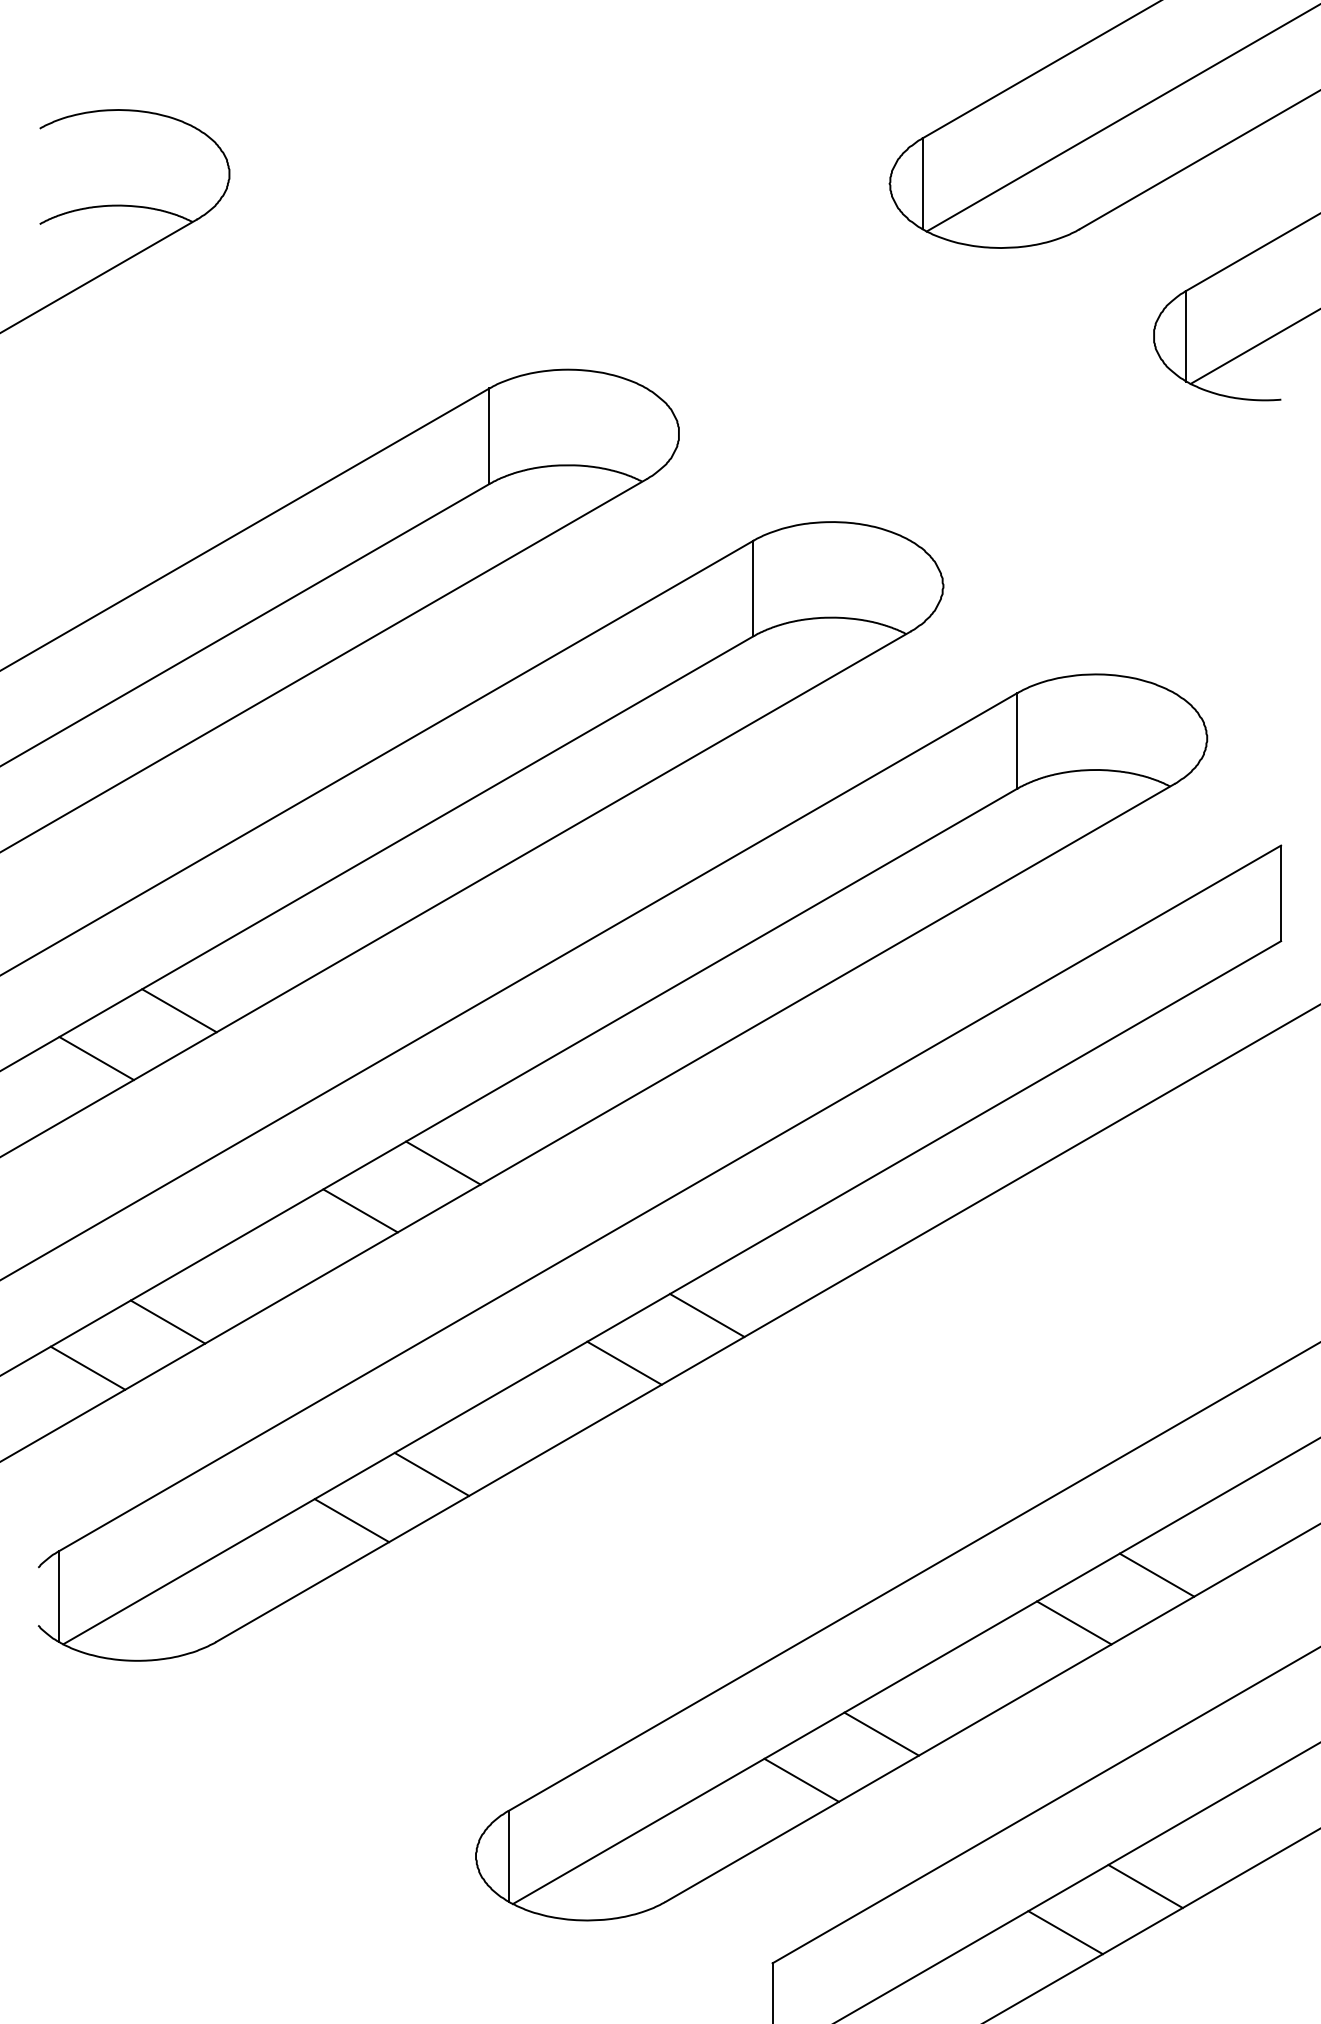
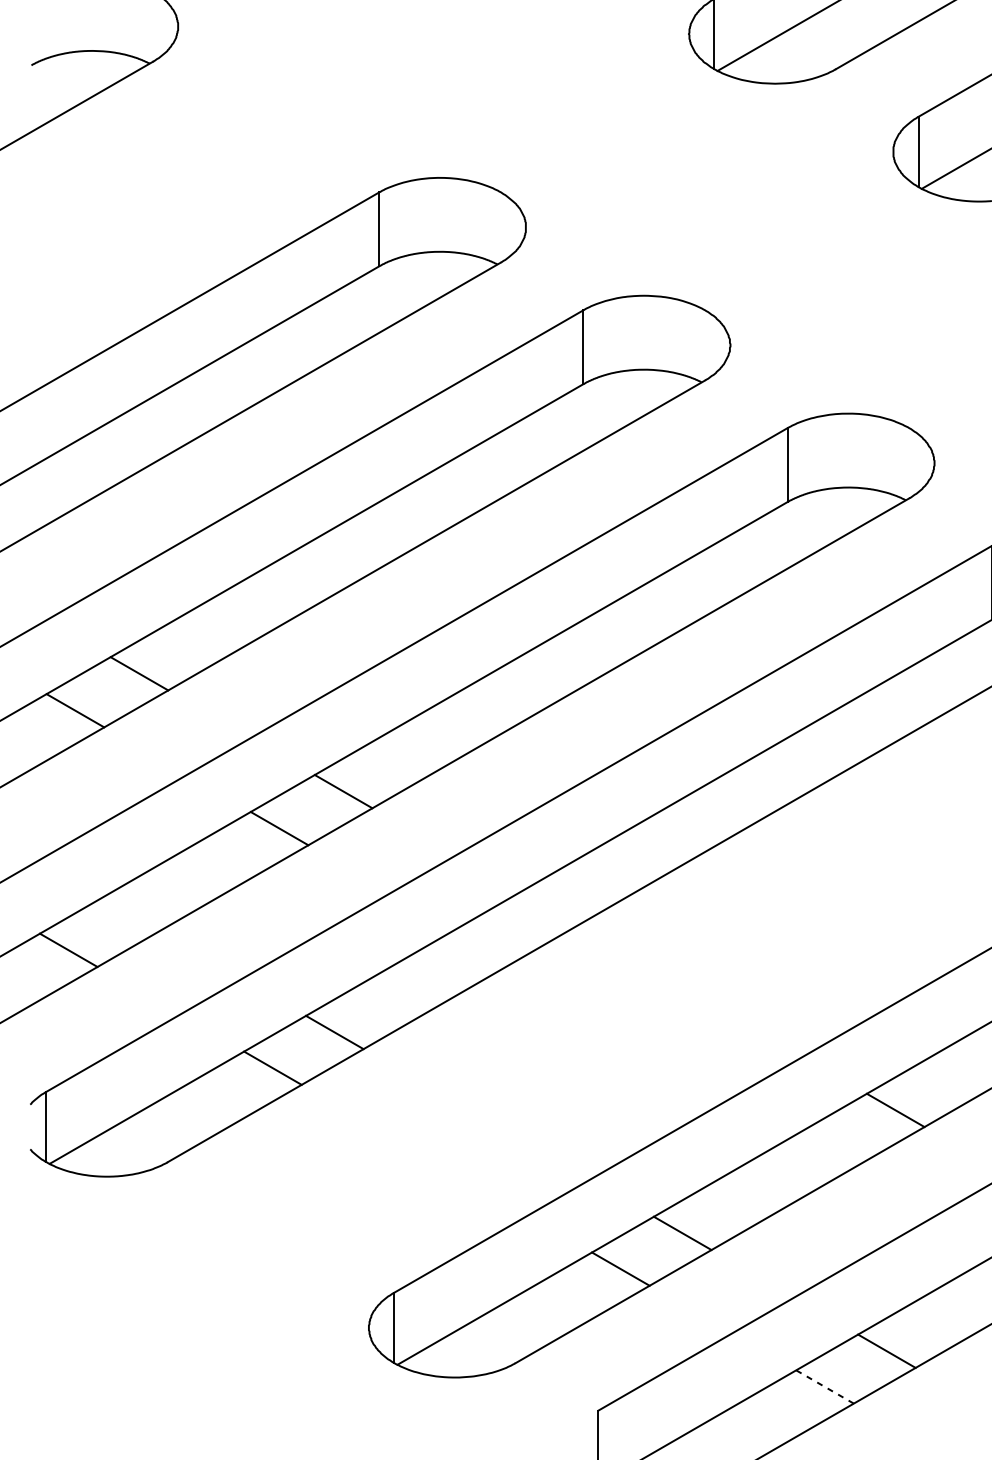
line: (707, 1314) -> (547, 908), removed
line: (167, 1321) -> (130, 914), removed
line: (624, 1362) -> (483, 945), removed
line: (1074, 1622) -> (831, 1147), removed
line: (1065, 1932) -> (824, 1386), solid -> dashed

